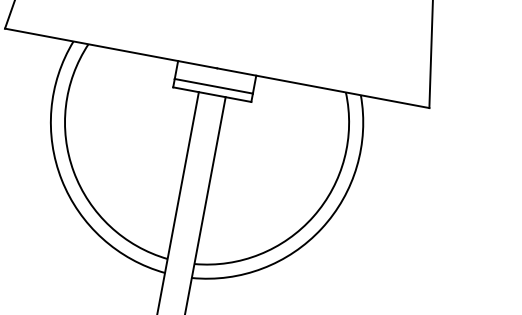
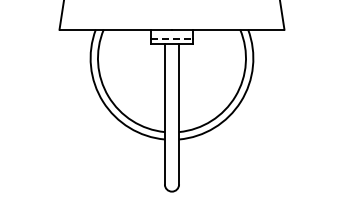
line: (212, 86) -> (171, 39), solid -> dashed

